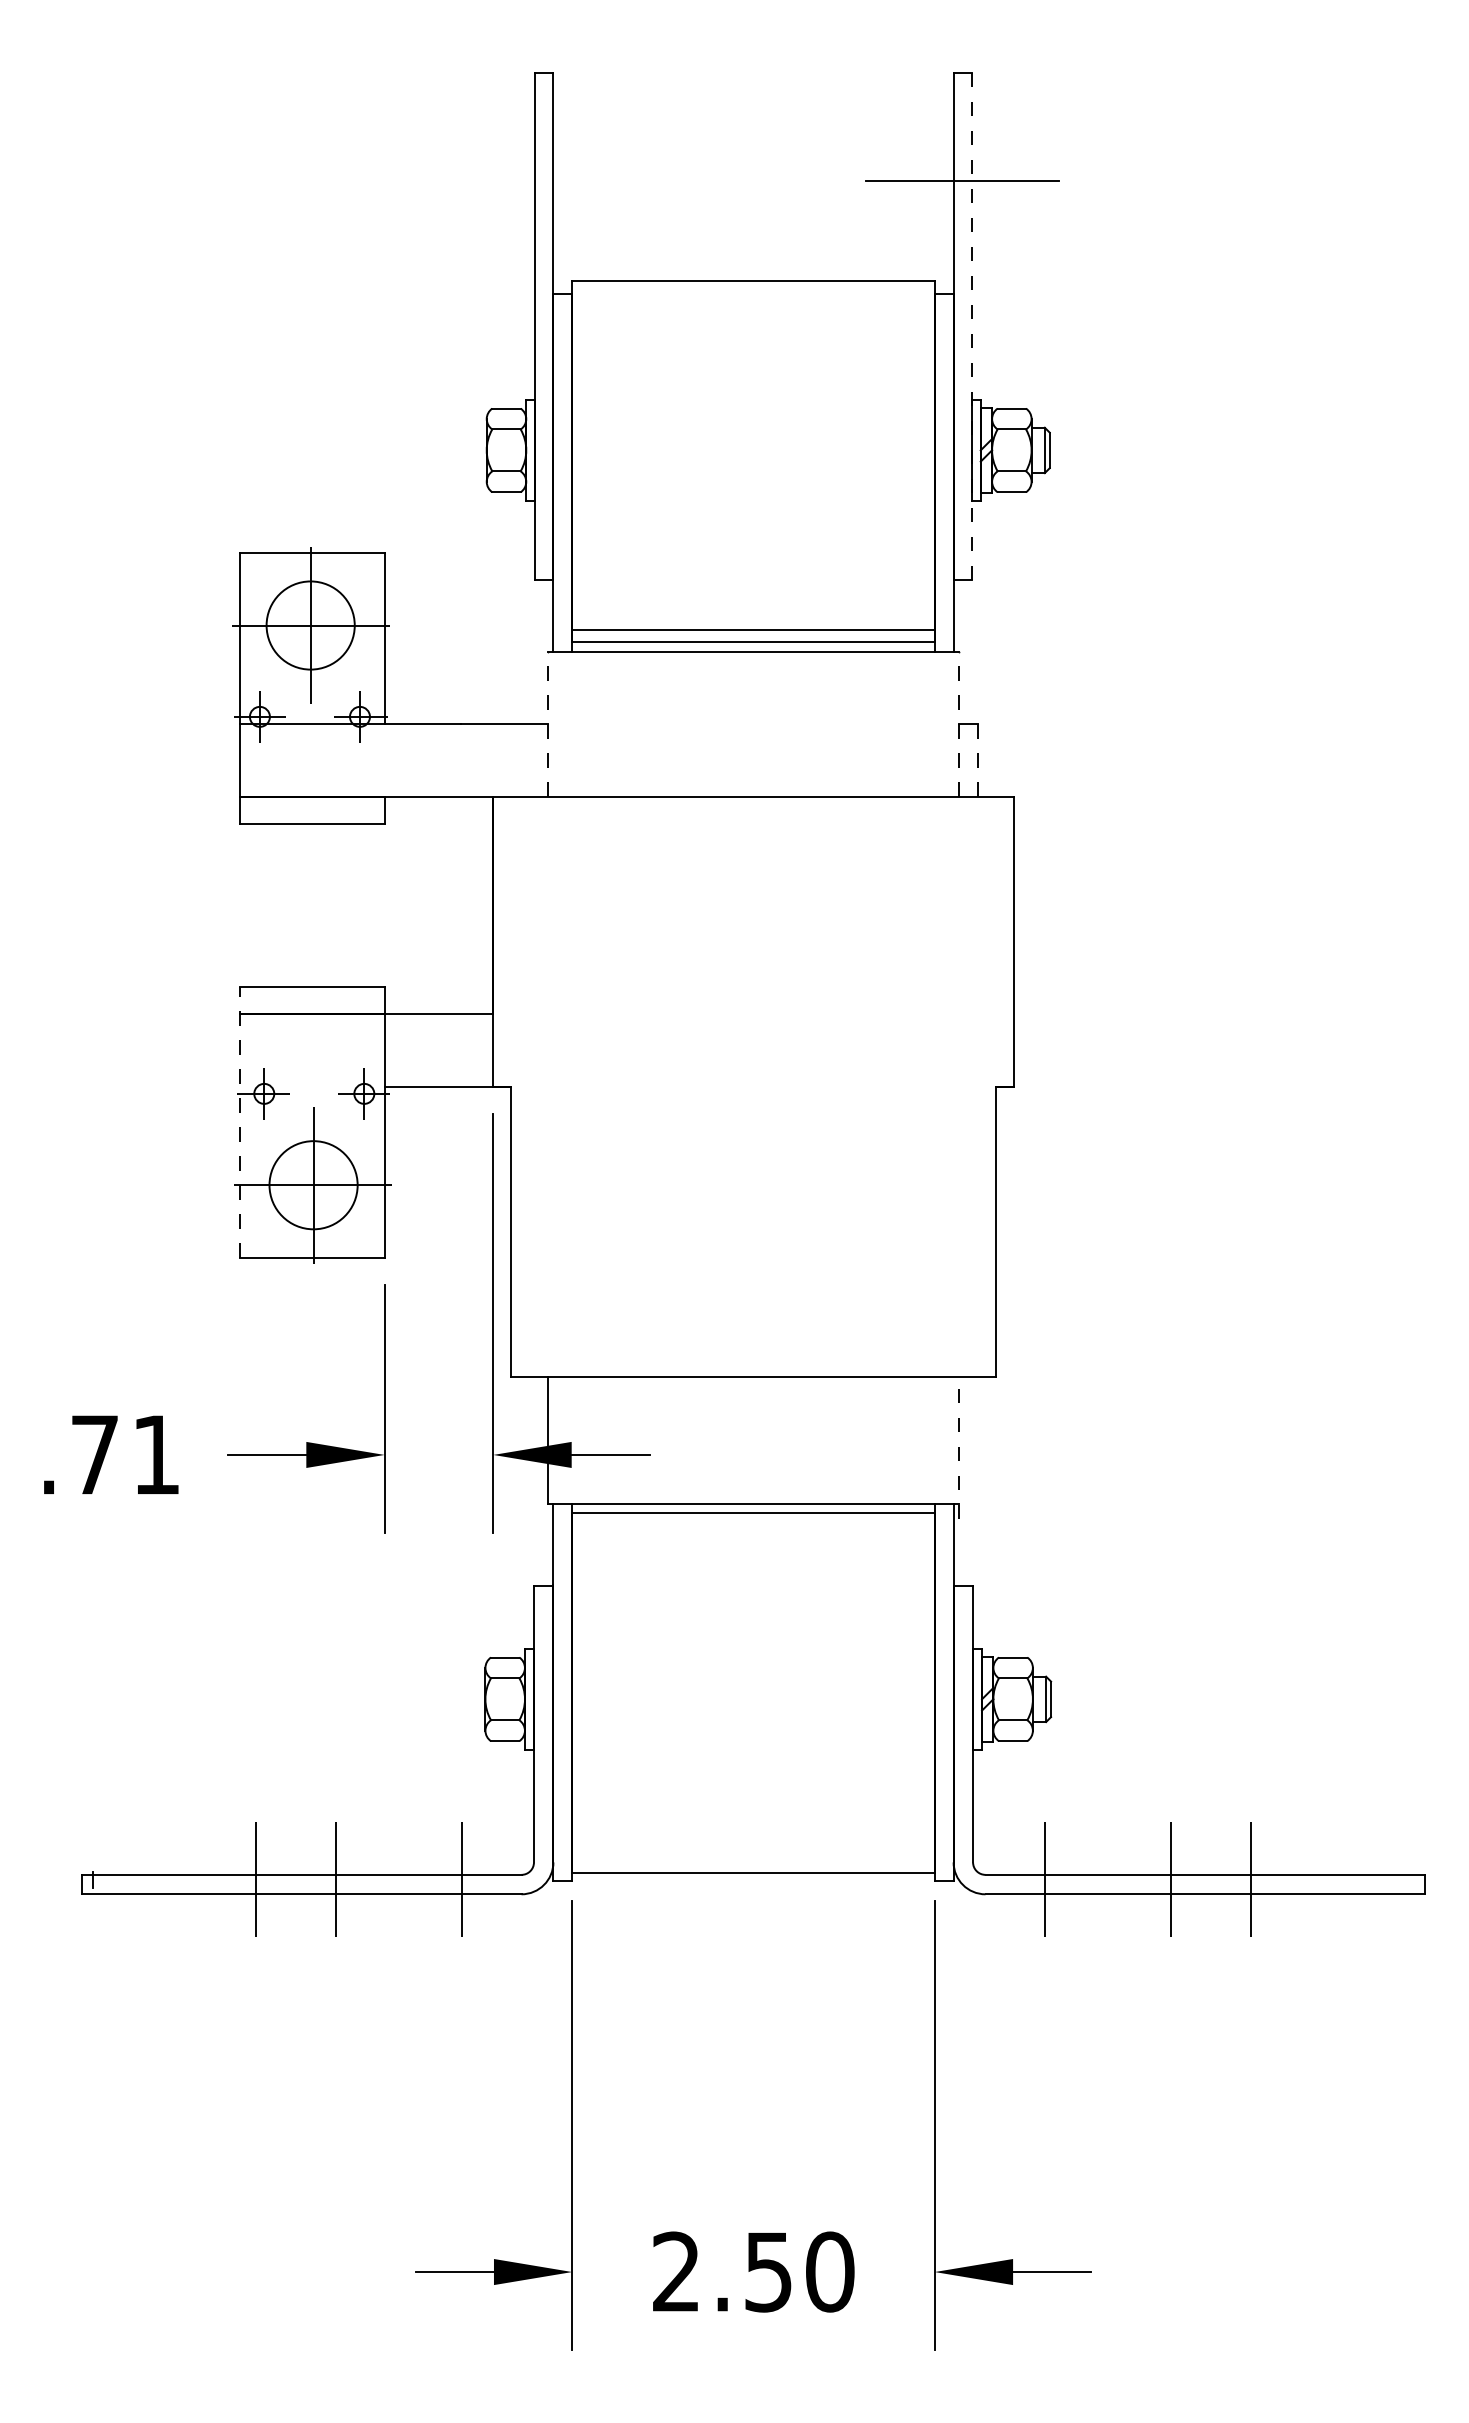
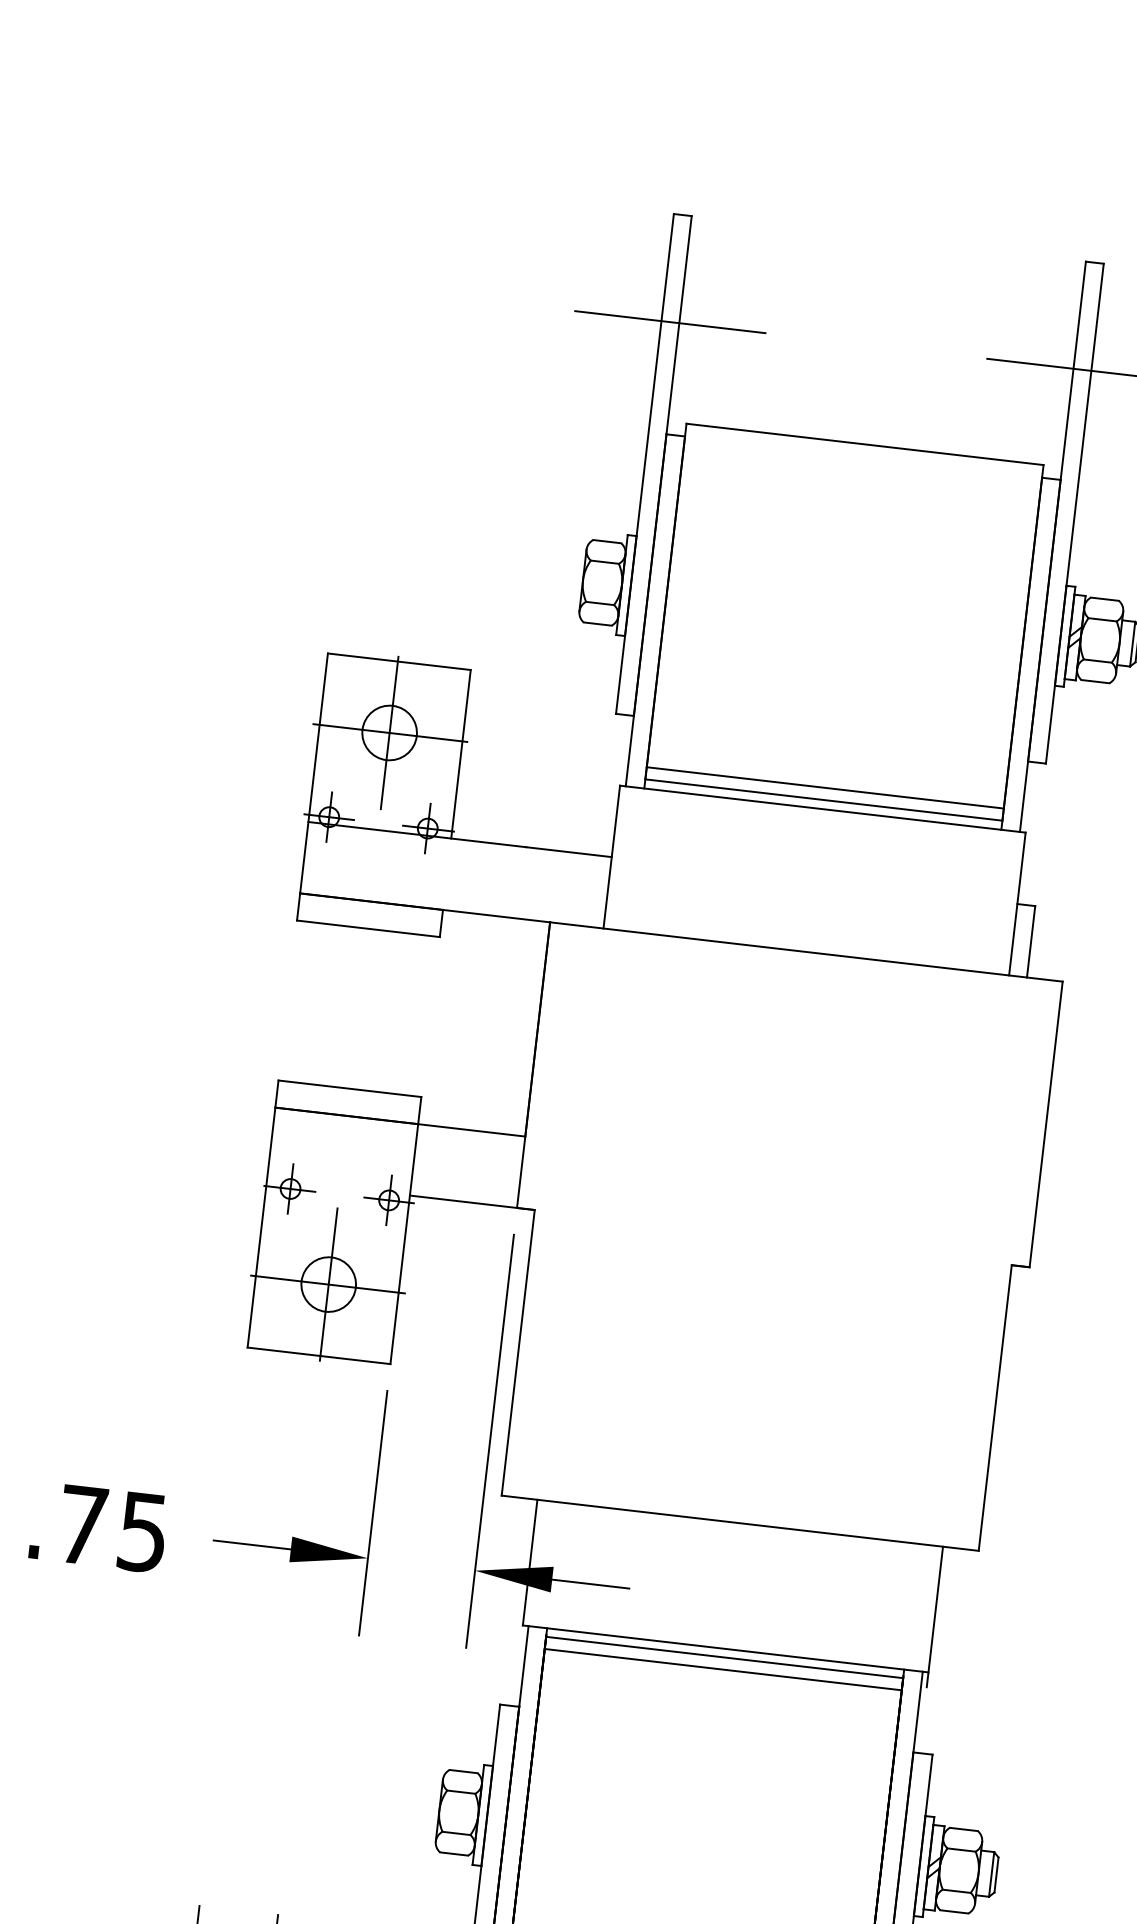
line: (543, 181) -> (669, 322), added
line: (971, 326) -> (1074, 513), dashed -> solid
circle: (310, 625) -> (389, 732), size x0.62
line: (547, 724) -> (611, 857), dashed -> solid
line: (959, 724) -> (1017, 904), dashed -> solid
line: (977, 760) -> (1031, 941), dashed -> solid
line: (239, 1122) -> (262, 1214), dashed -> solid
circle: (313, 1184) -> (328, 1283), size x0.62
line: (959, 1447) -> (935, 1616), dashed -> solid
text: (155, 1455) -> (142, 1532), .71 -> .75
line: (753, 1525) -> (723, 1669), added

